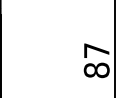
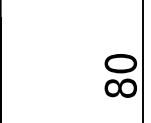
text: (96, 50) -> (120, 63), 87 -> 80

